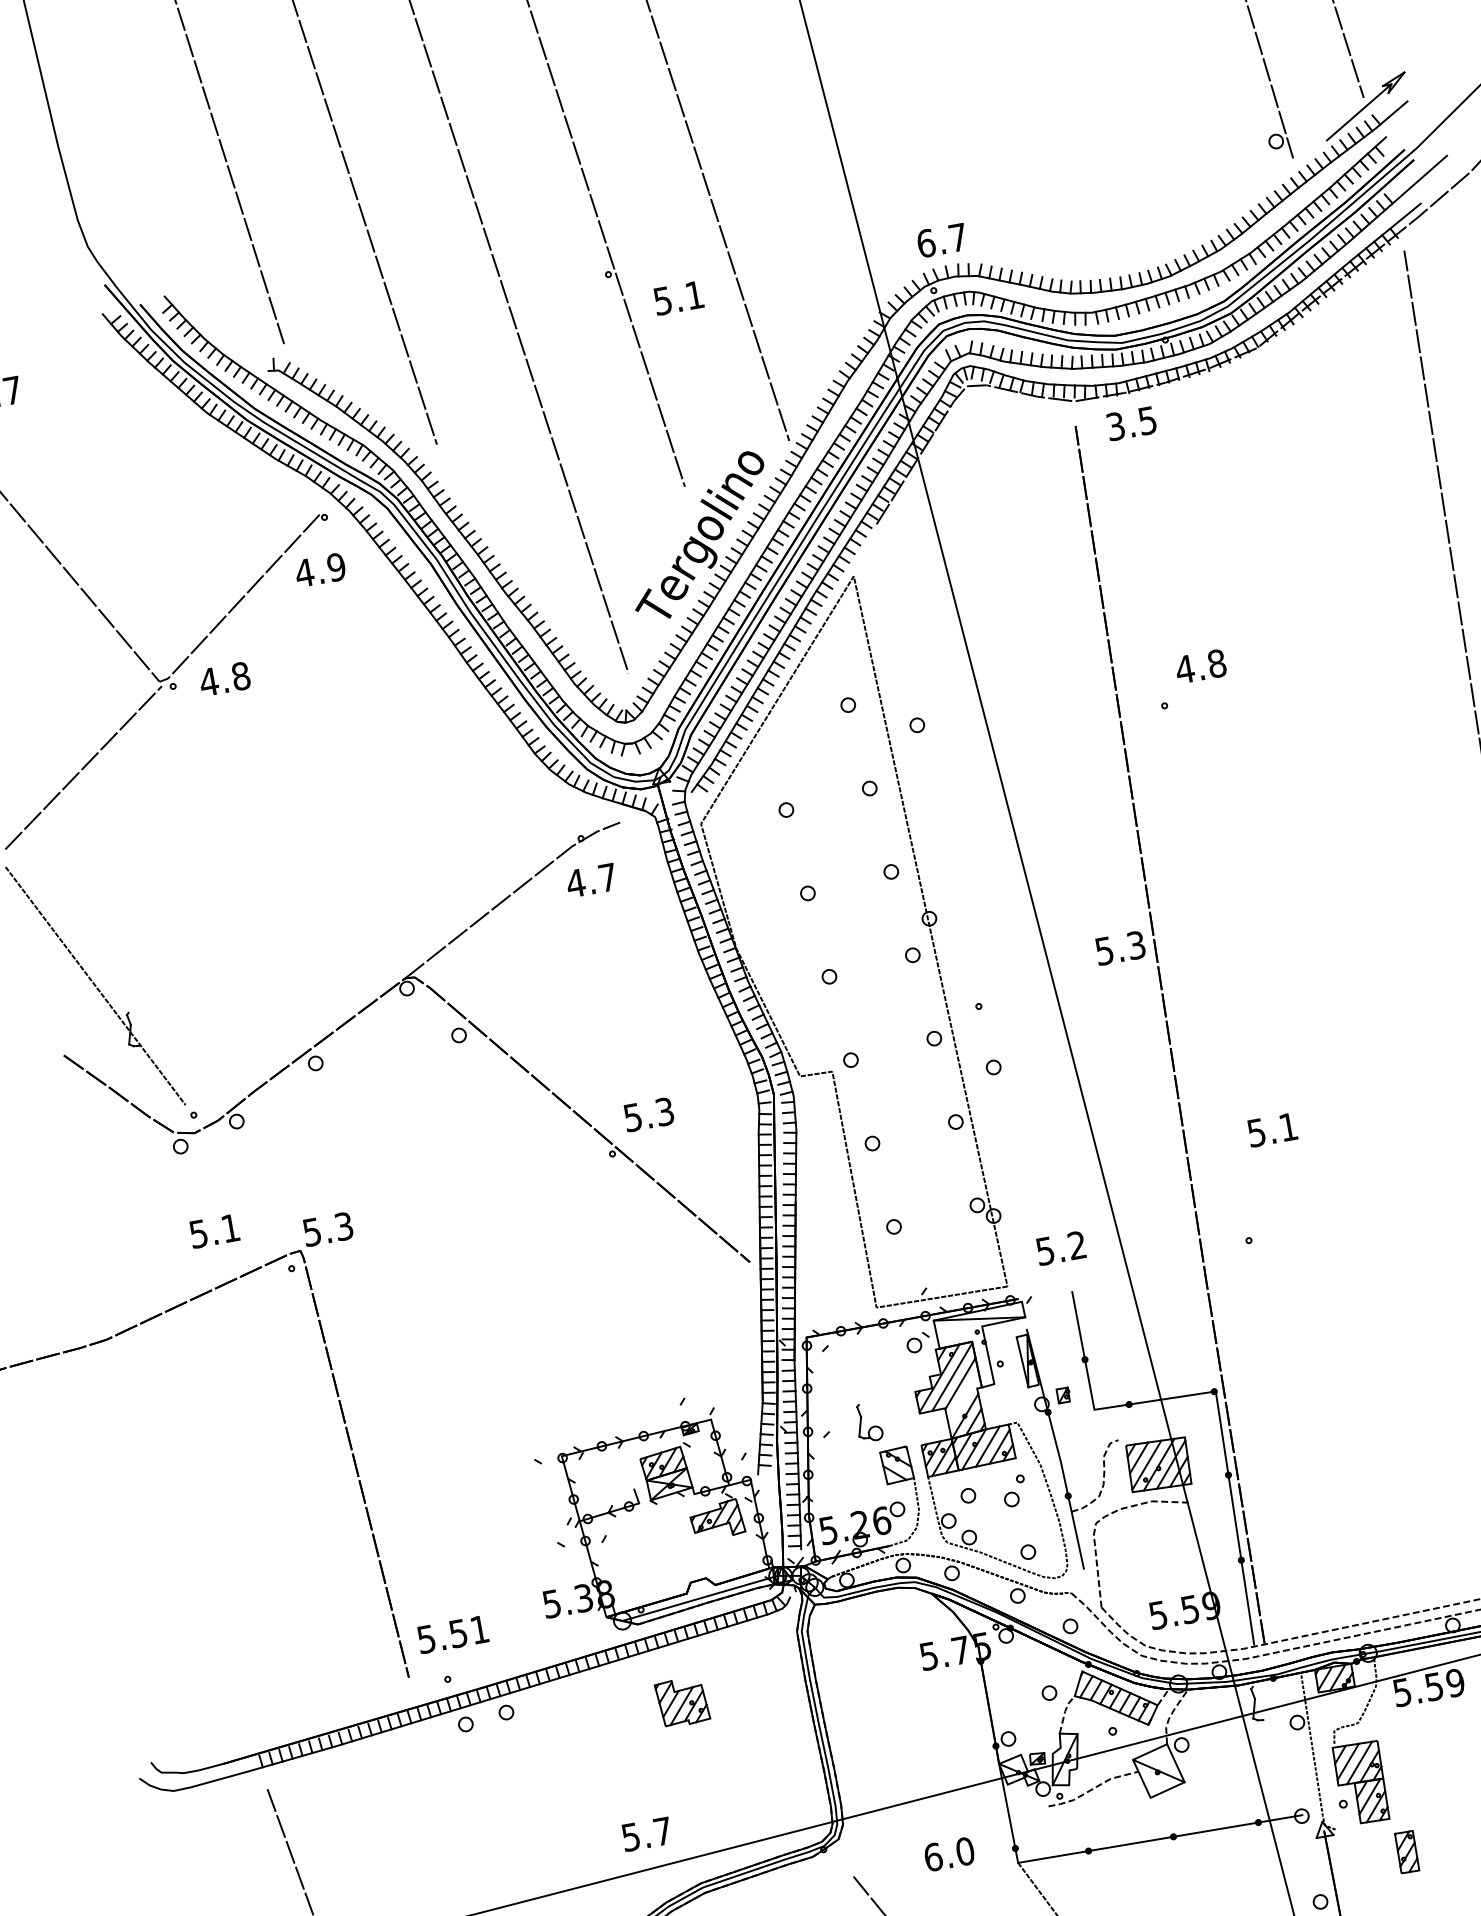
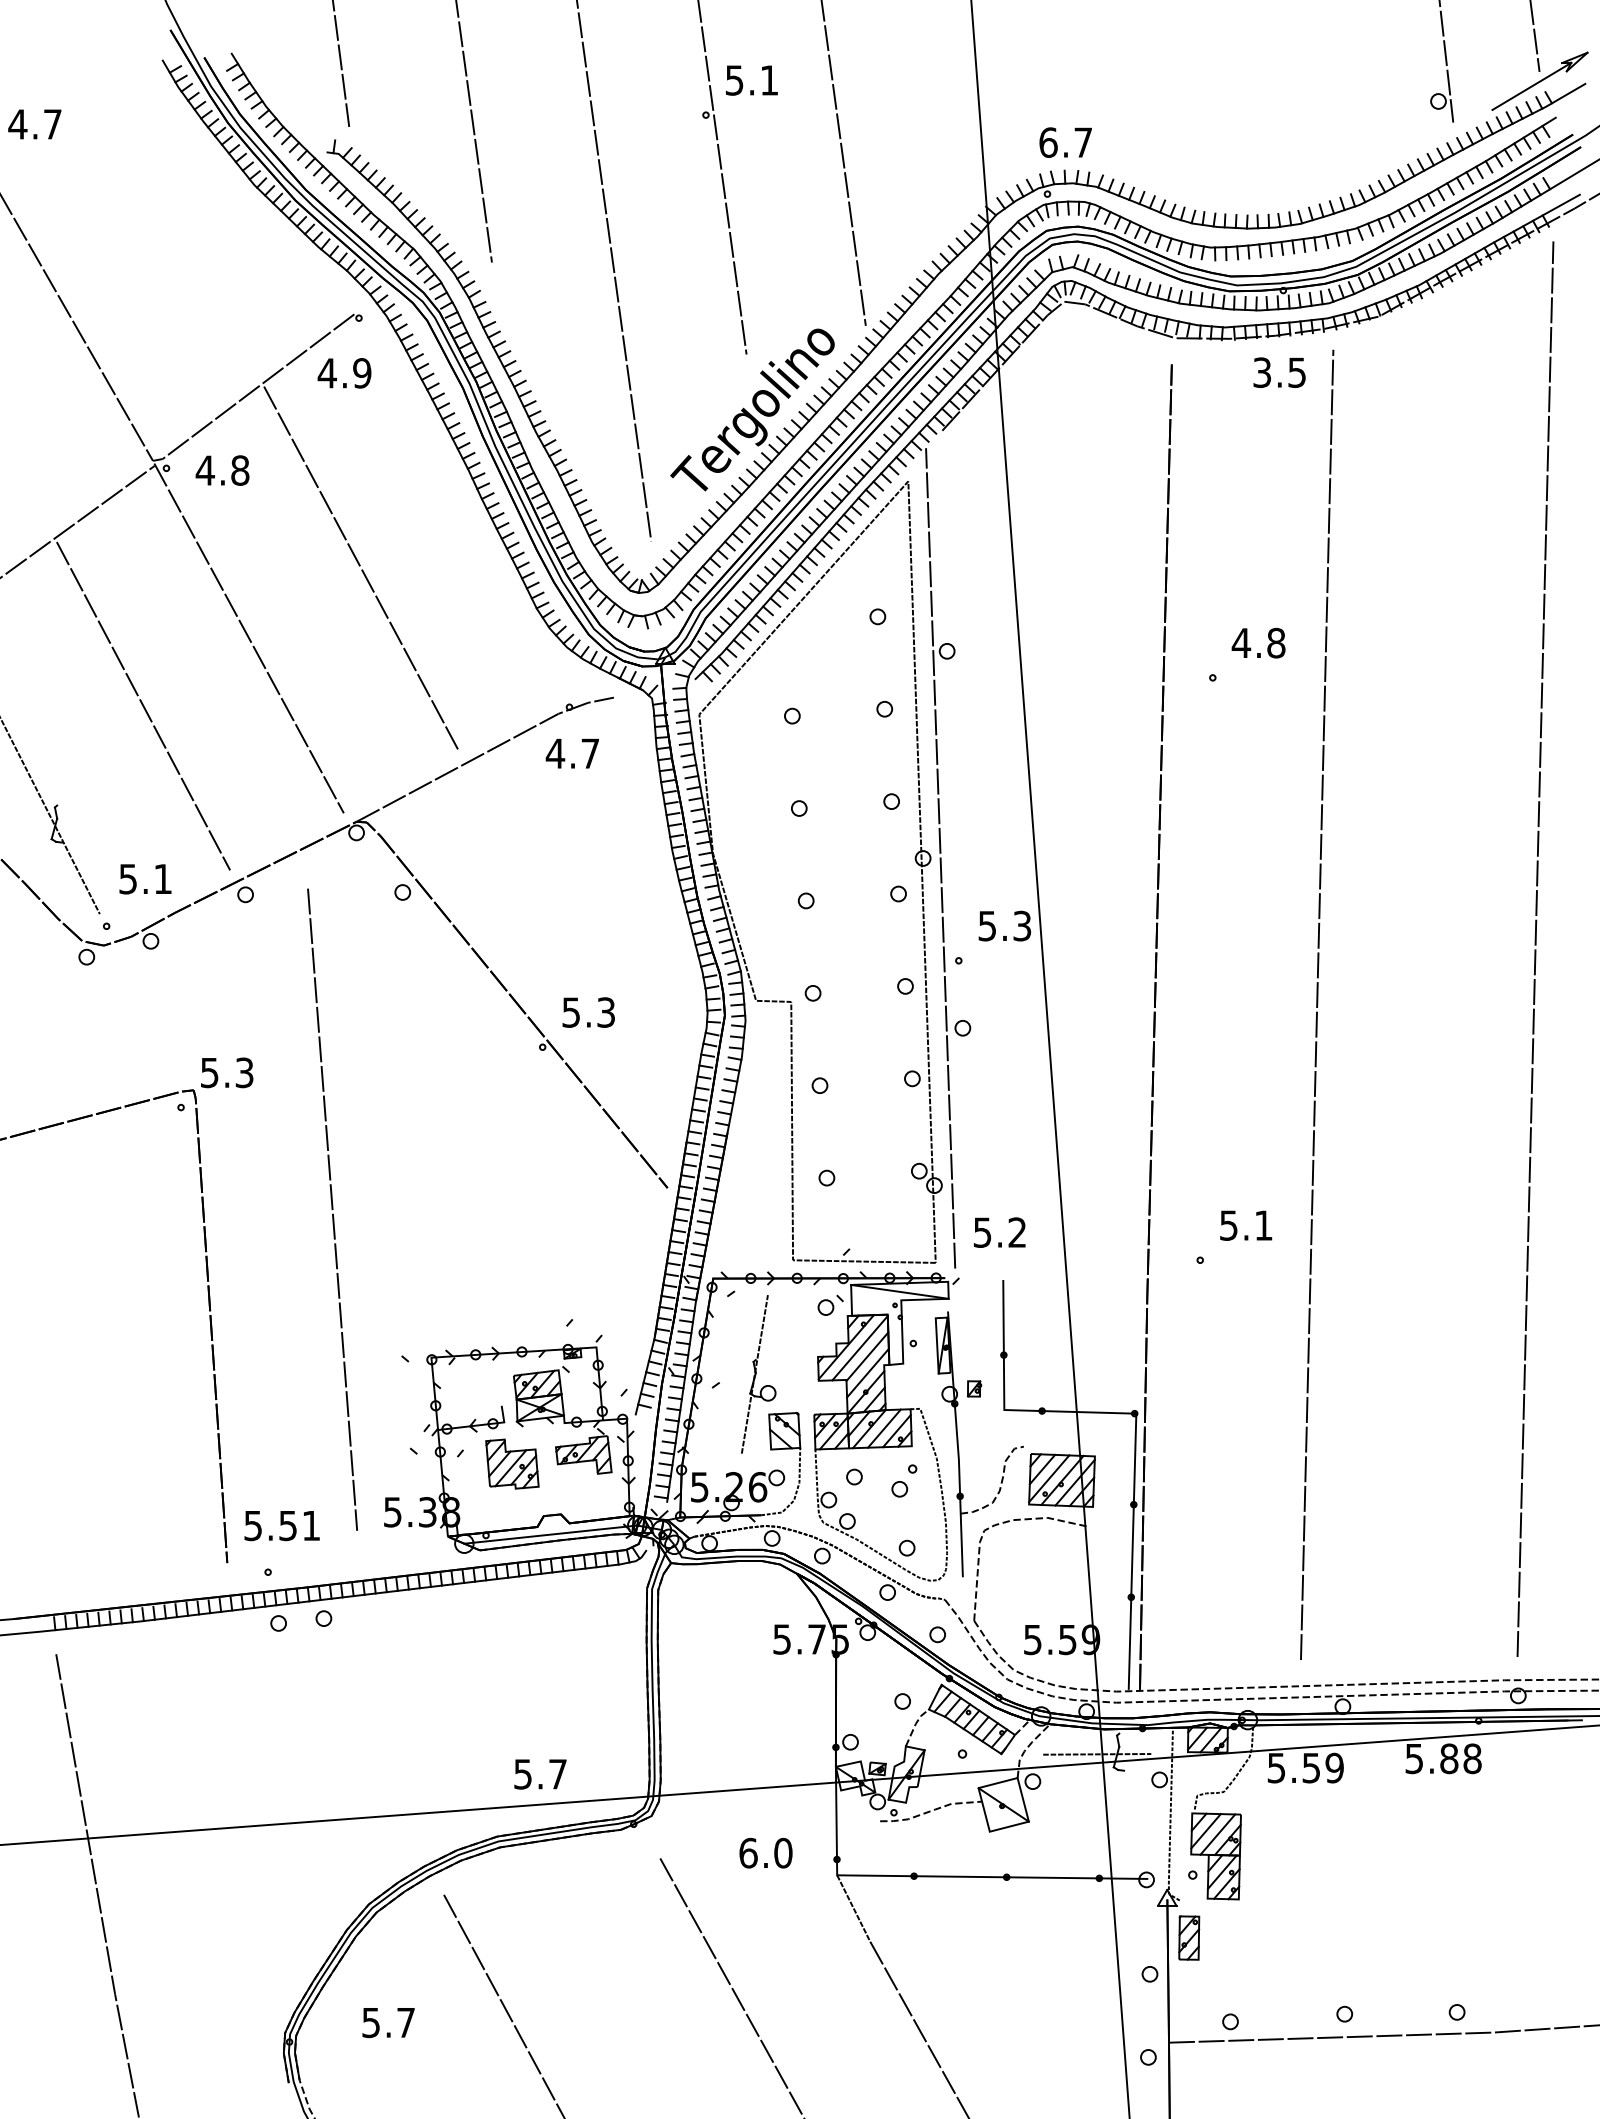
text: (678, 298) -> (751, 80), moved
text: (1131, 423) -> (1279, 372), moved
line: (368, 746) -> (361, 569), added
line: (276, 828) -> (248, 638), added
line: (191, 908) -> (143, 706), added
line: (945, 915) -> (940, 858), added
text: (1120, 947) -> (1004, 925), moved
line: (1313, 987) -> (1316, 1004), added
text: (1272, 1129) -> (1246, 1225), moved
text: (214, 1231) -> (145, 879), moved
line: (446, 1336) -> (332, 1209), added
line: (963, 1398) -> (867, 1372), added
line: (860, 1418) -> (754, 1374), added
part: (682, 1701) -> (512, 1463), moved
line: (1236, 1709) -> (1097, 1754), added
text: (646, 1834) -> (540, 1774), moved
part: (1407, 1851) -> (1189, 1937), moved

